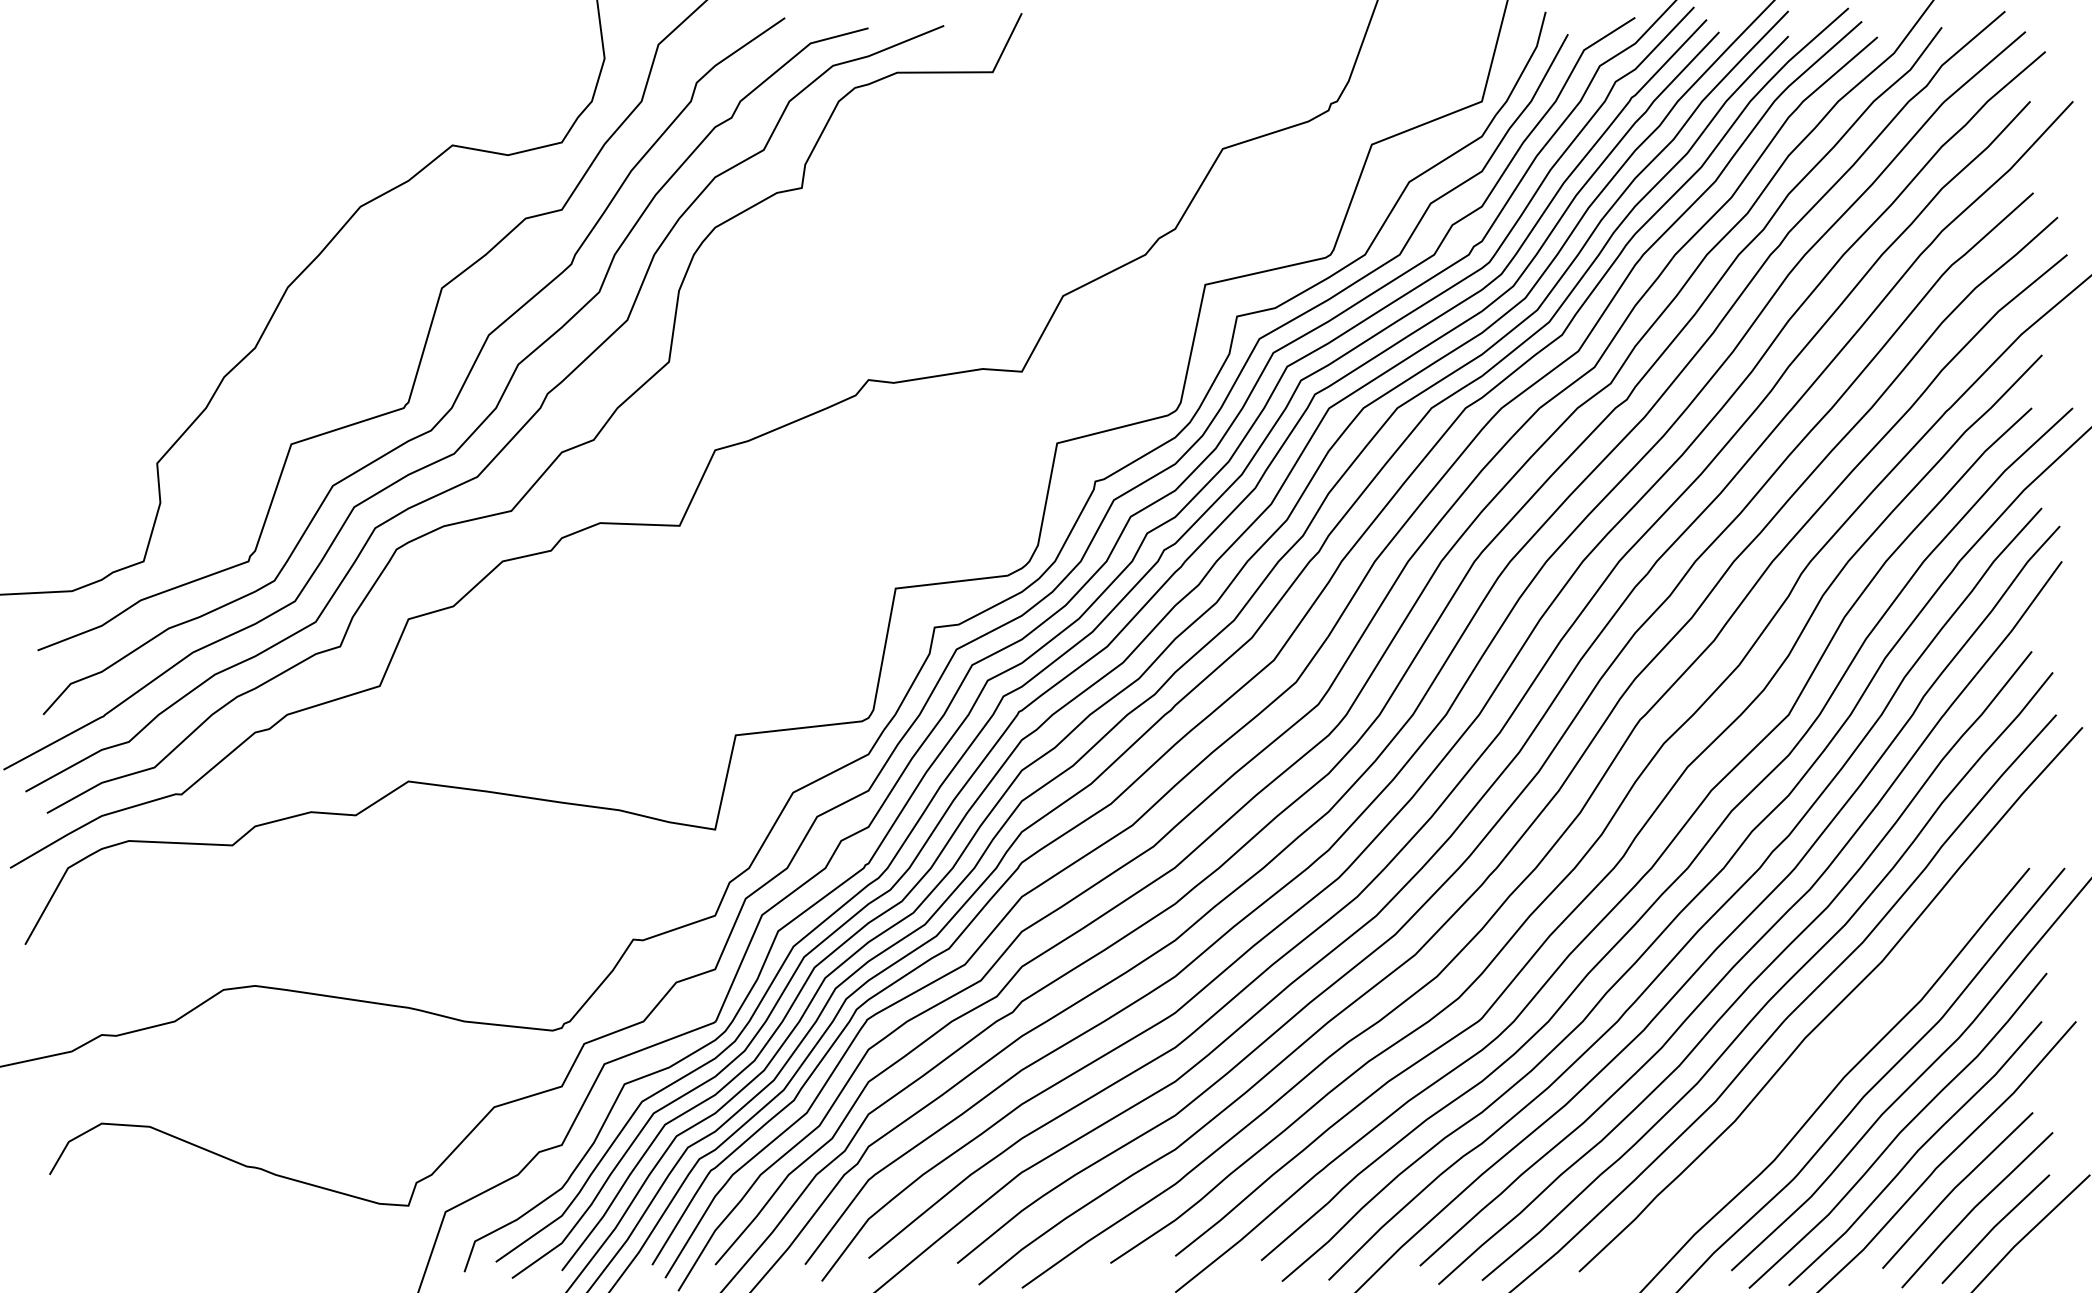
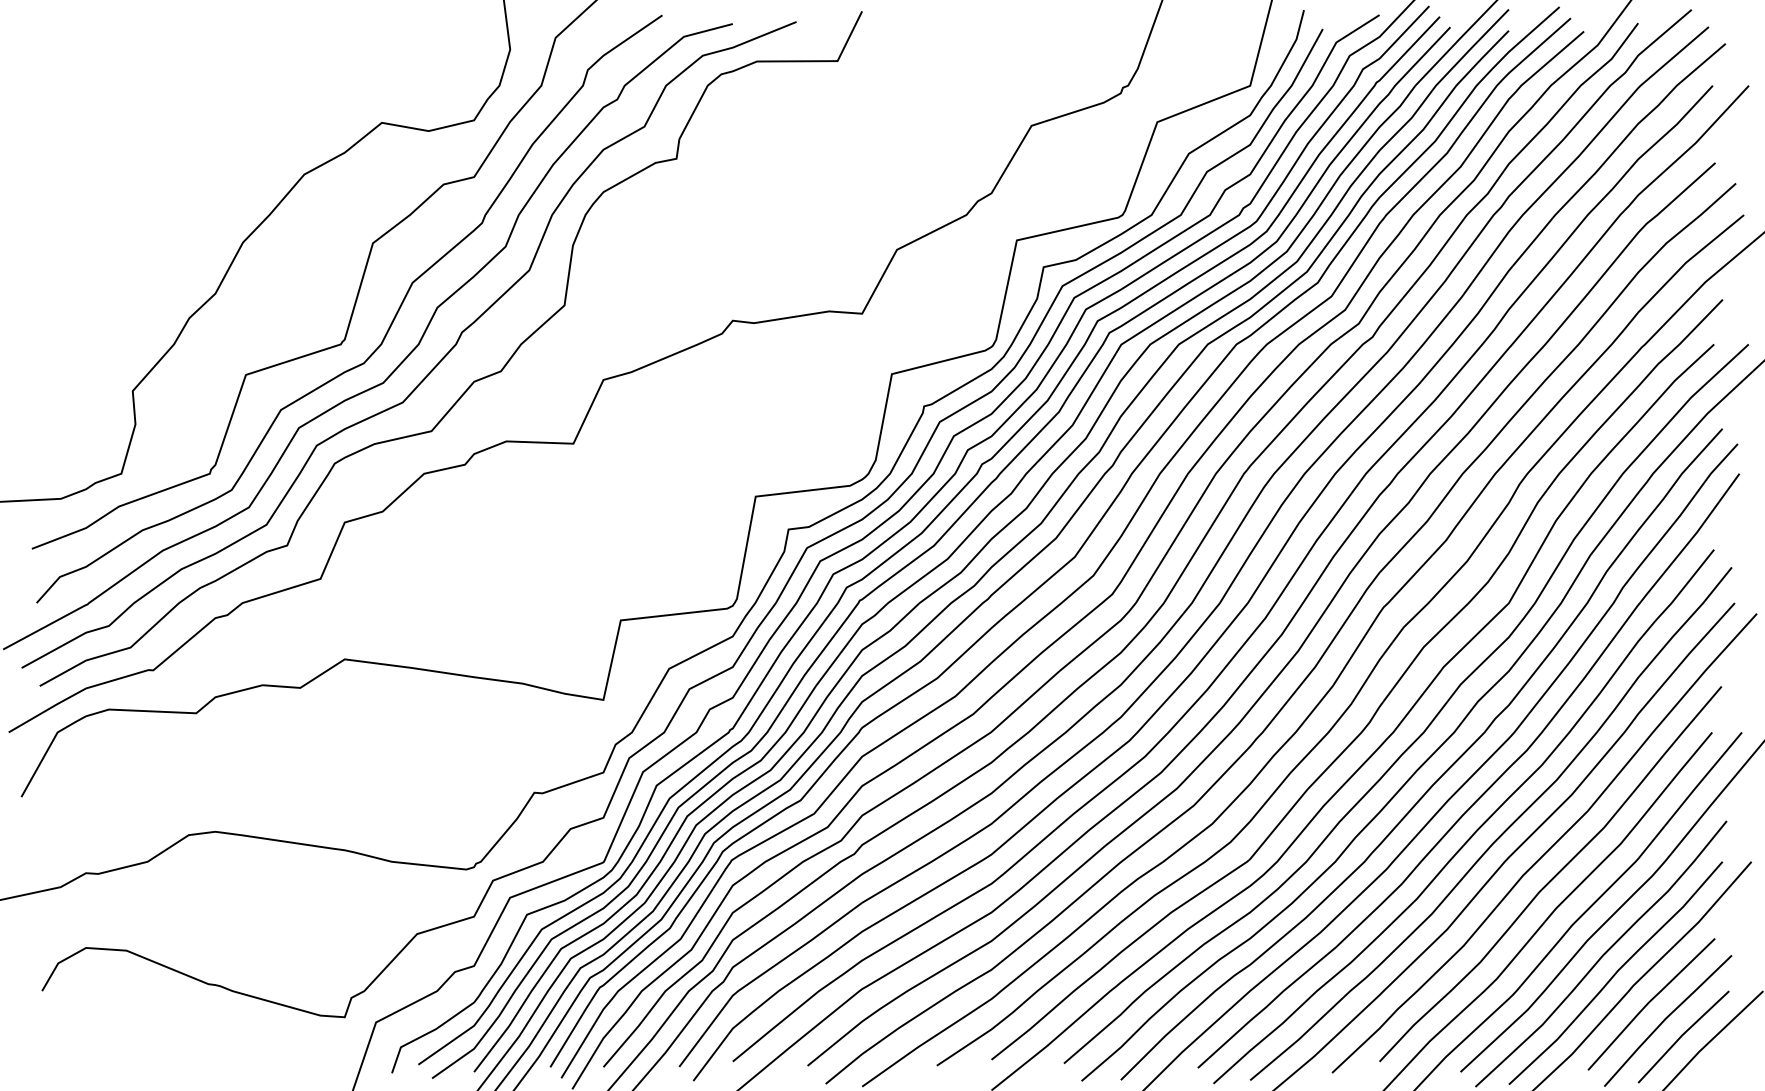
curve: (1842, 1038) -> (1554, 876), added

